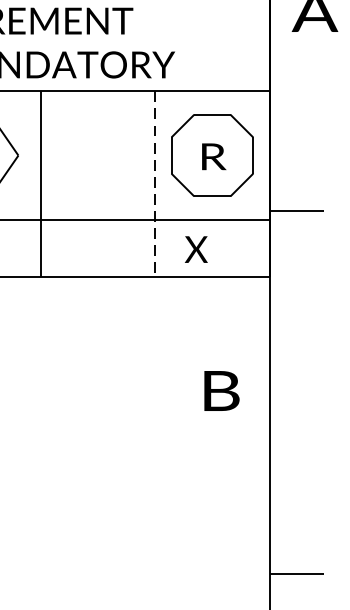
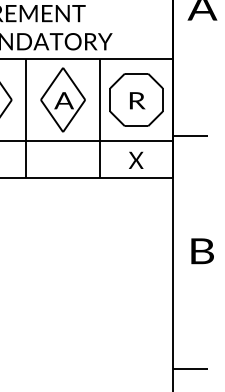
part: (97, 154) -> (62, 99), added
line: (154, 184) -> (99, 118), dashed -> solid
text: (196, 248) -> (136, 159), moved
text: (221, 391) -> (202, 251), moved

